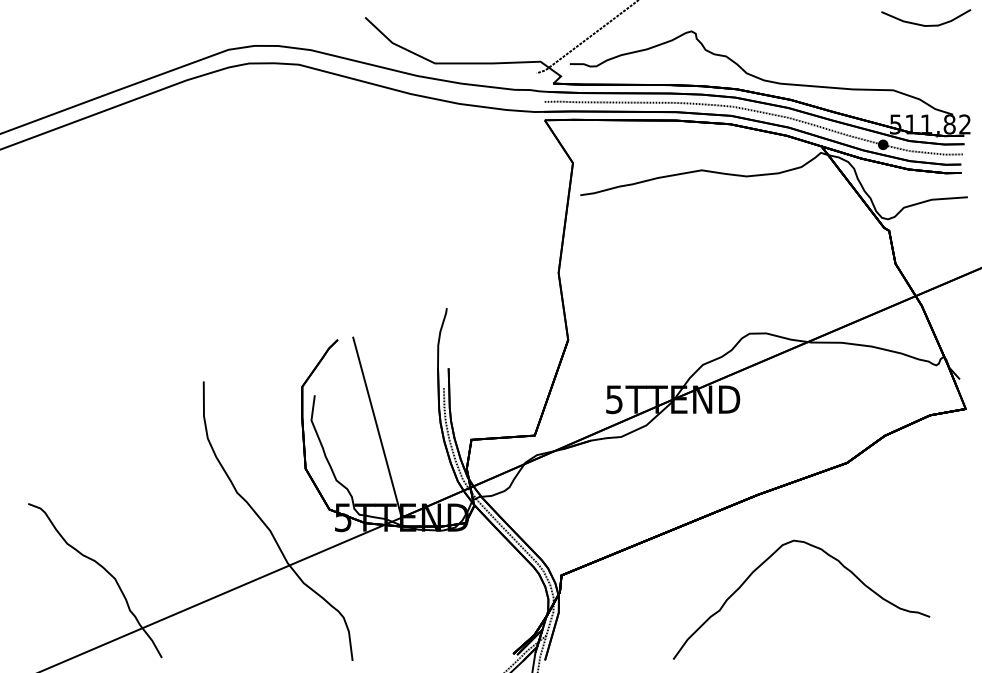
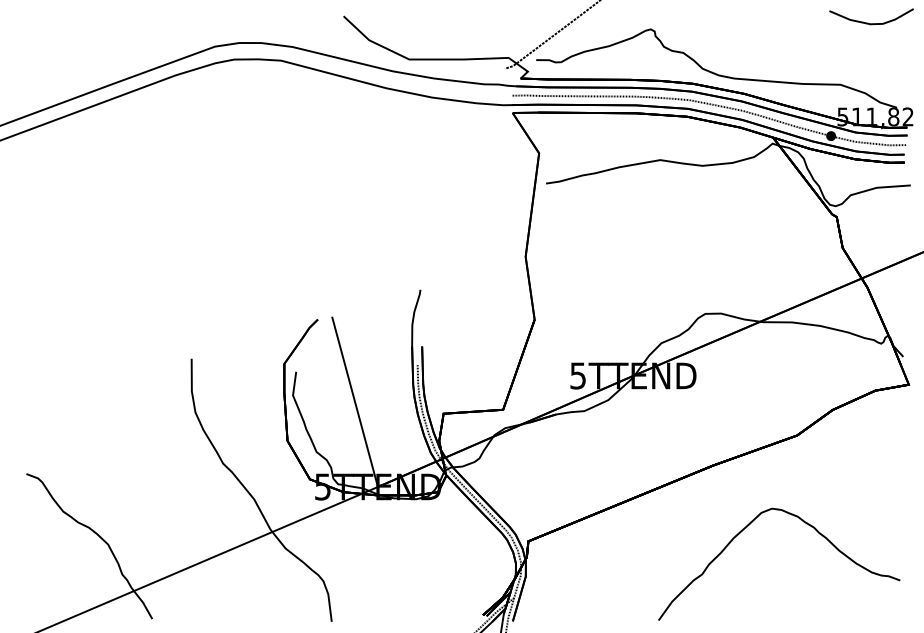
part: (830, 557) -> (806, 524), moved

